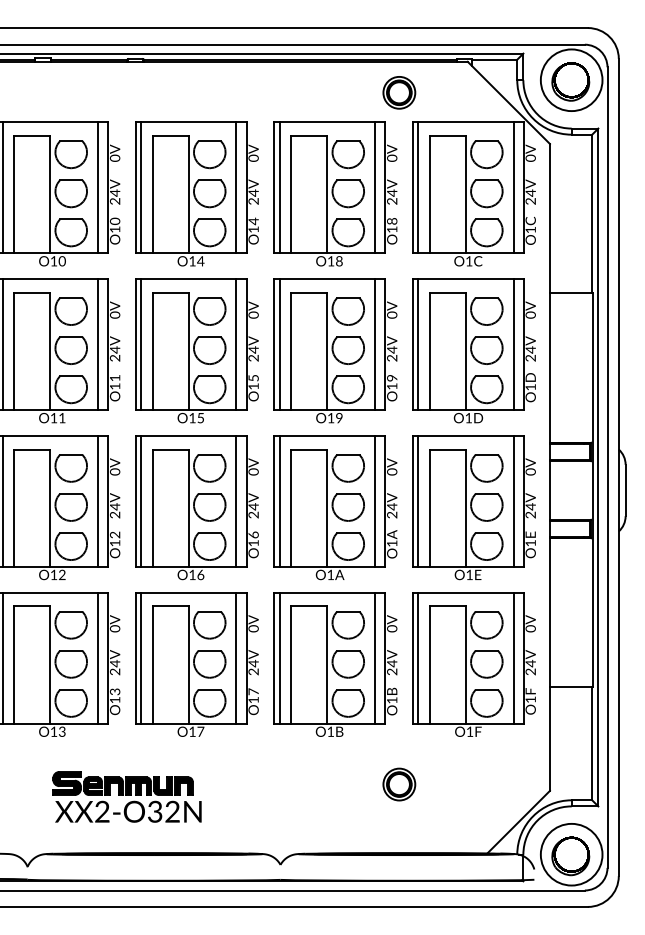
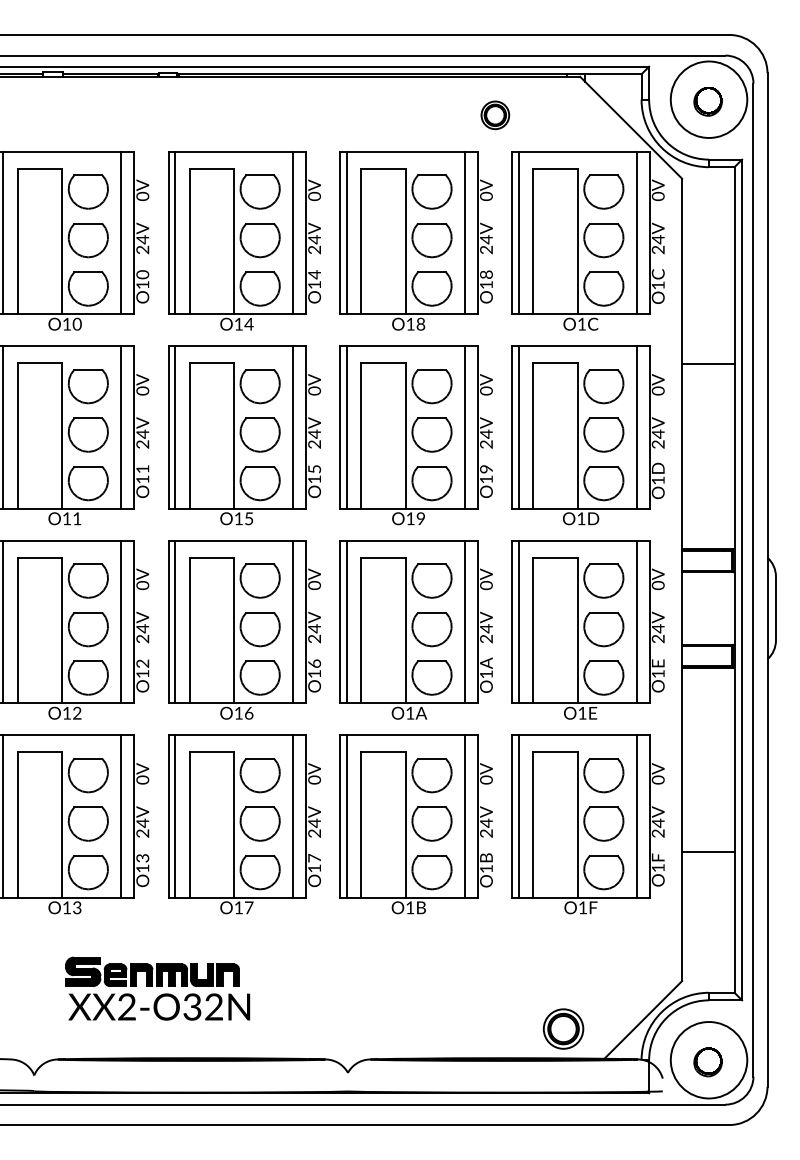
part: (570, 81) -> (707, 101), size x0.6
part: (399, 92) -> (495, 114), size x0.7
part: (399, 784) -> (563, 1028), moved
part: (570, 856) -> (707, 1062), size x0.6

